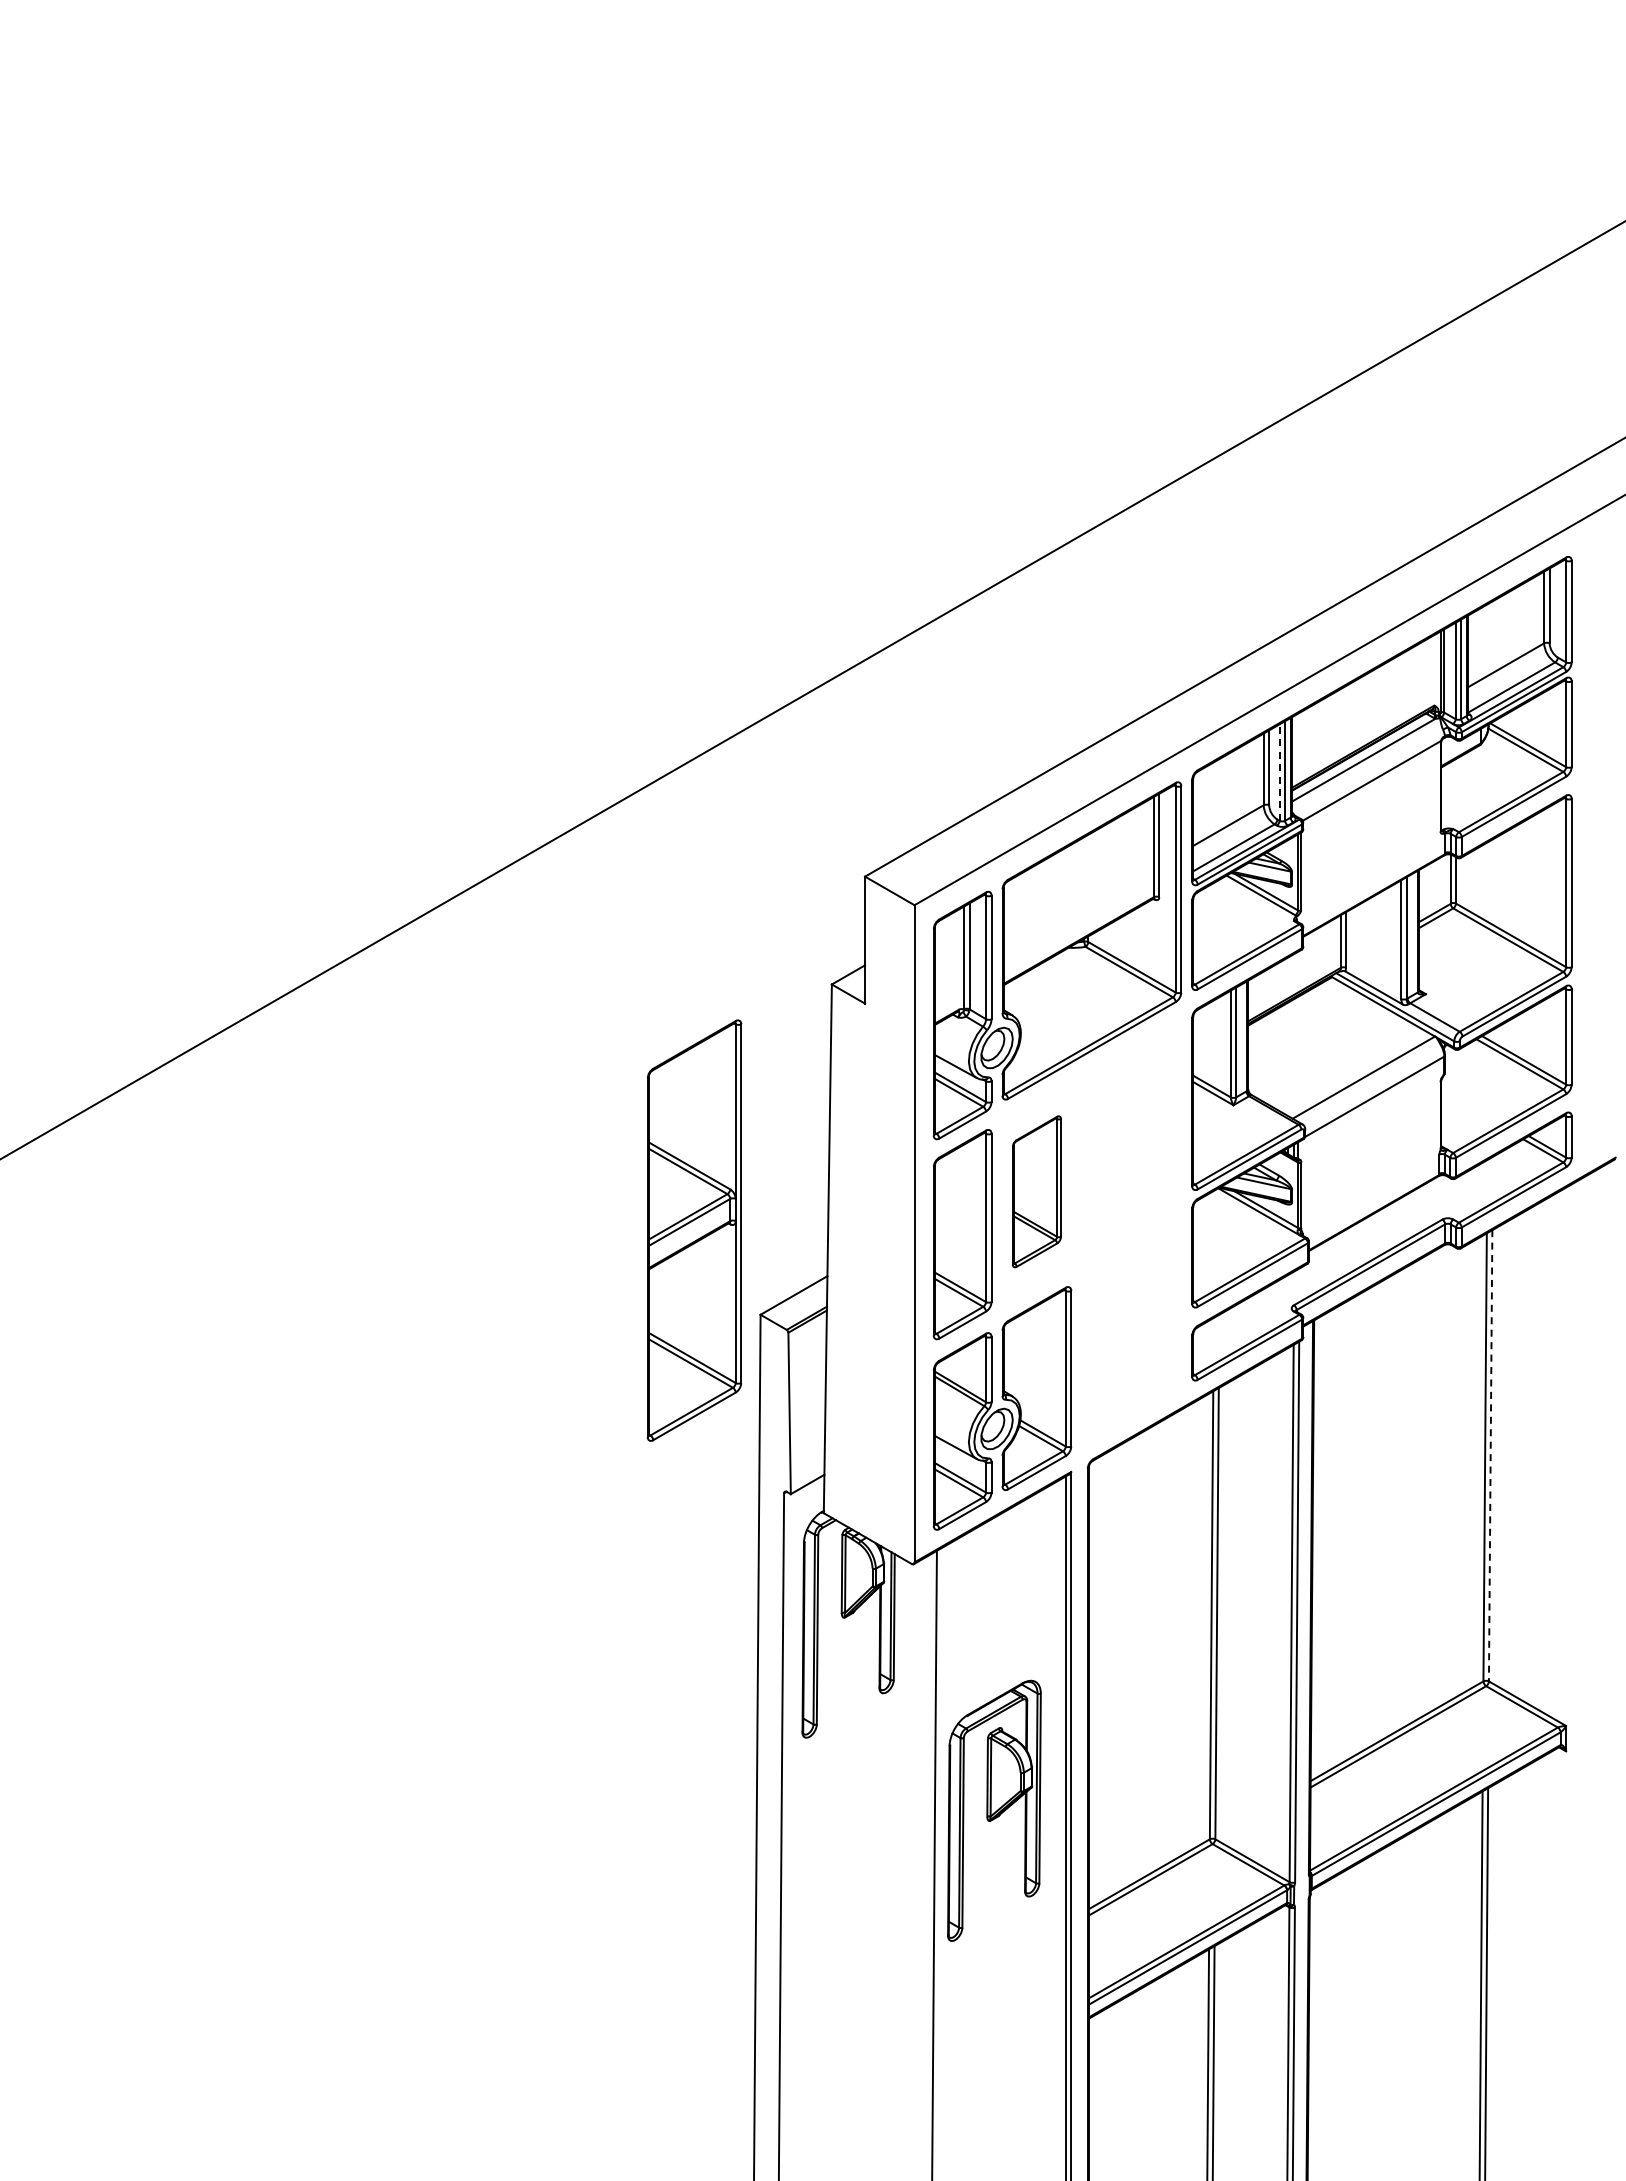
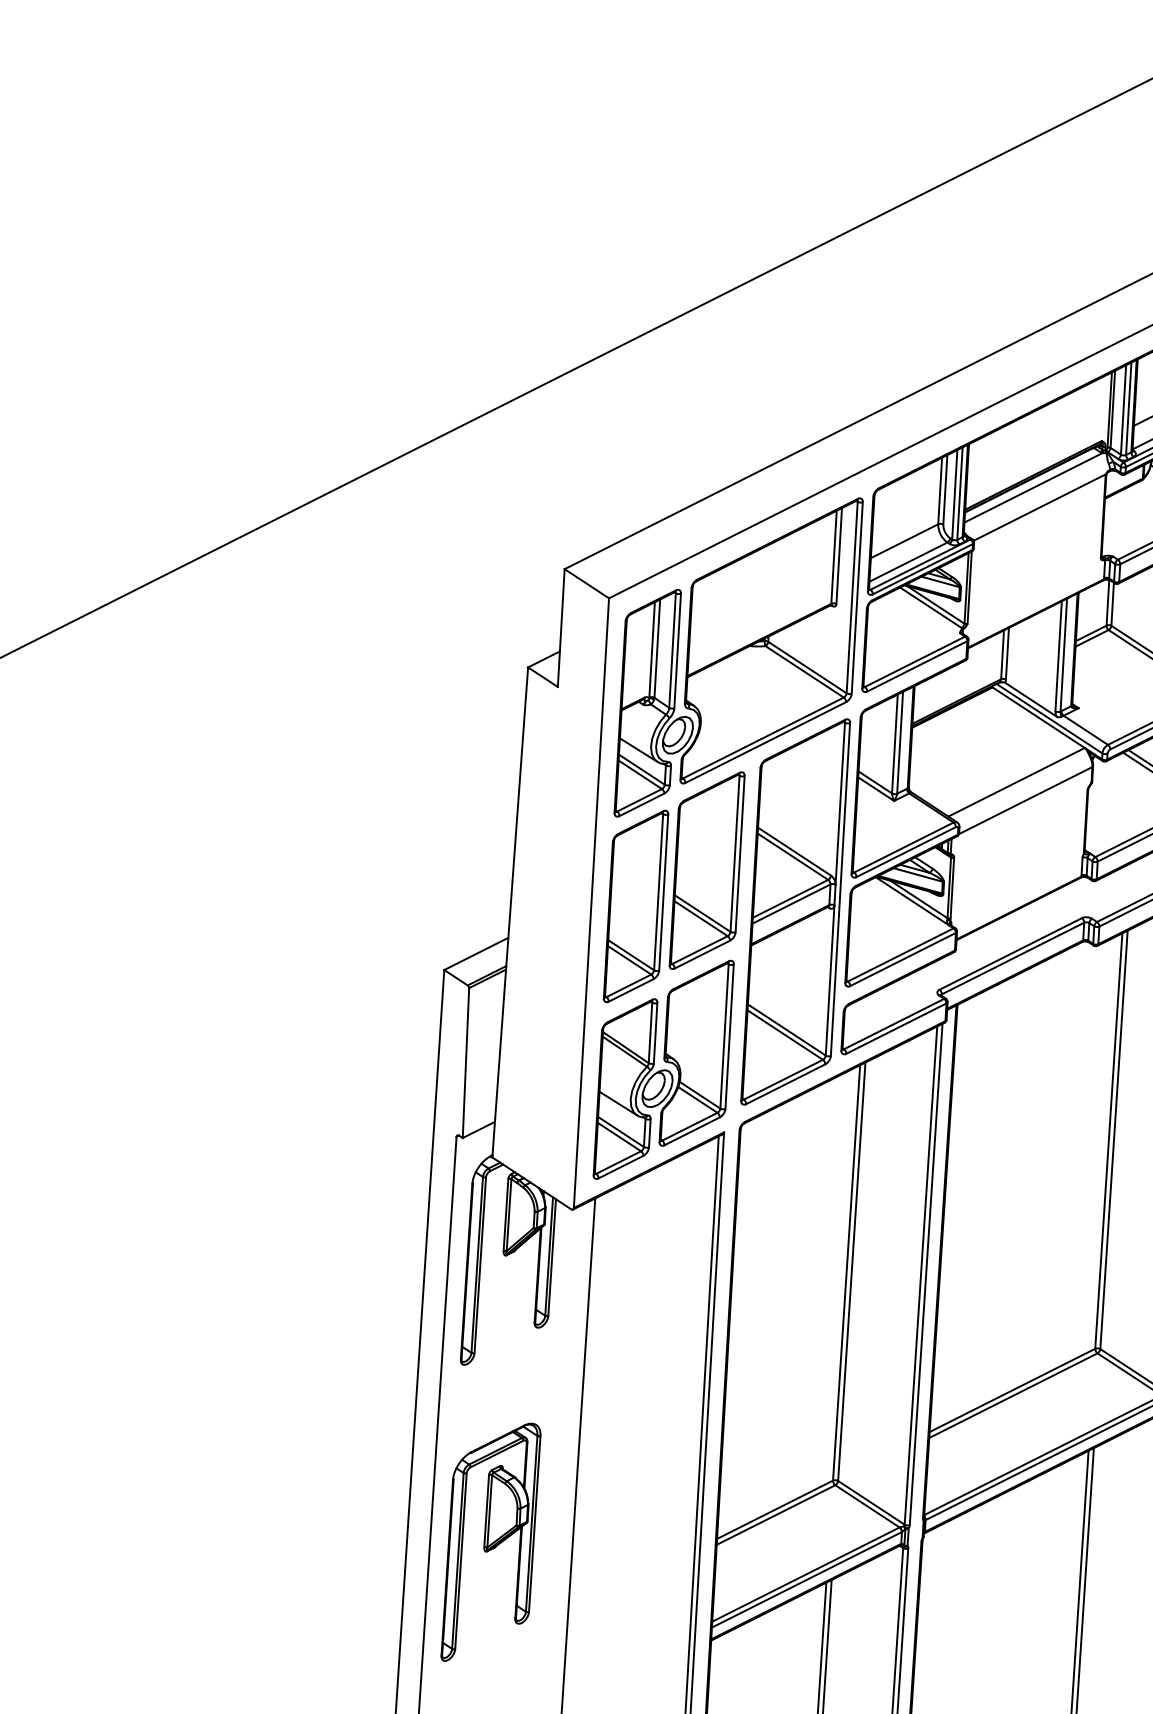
line: (1279, 772) -> (954, 494), dashed -> solid
part: (1036, 1191) -> (706, 870), size x1.43
part: (694, 1230) -> (795, 911), moved
line: (1490, 1455) -> (1113, 1139), dashed -> solid
part: (994, 1810) -> (491, 1542), moved

